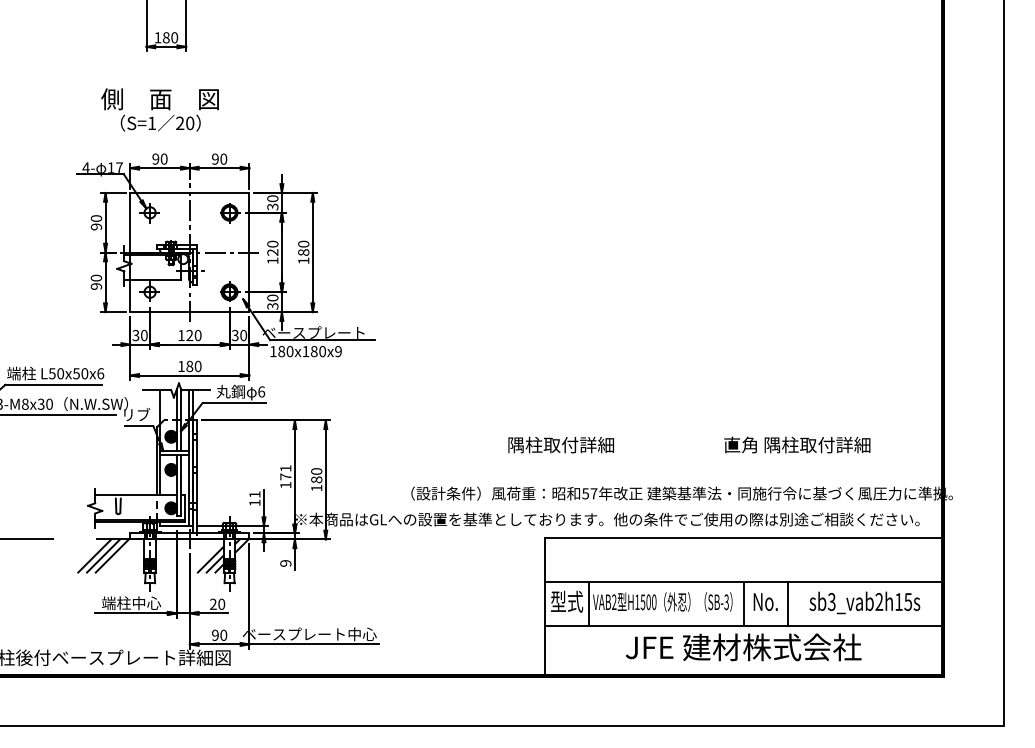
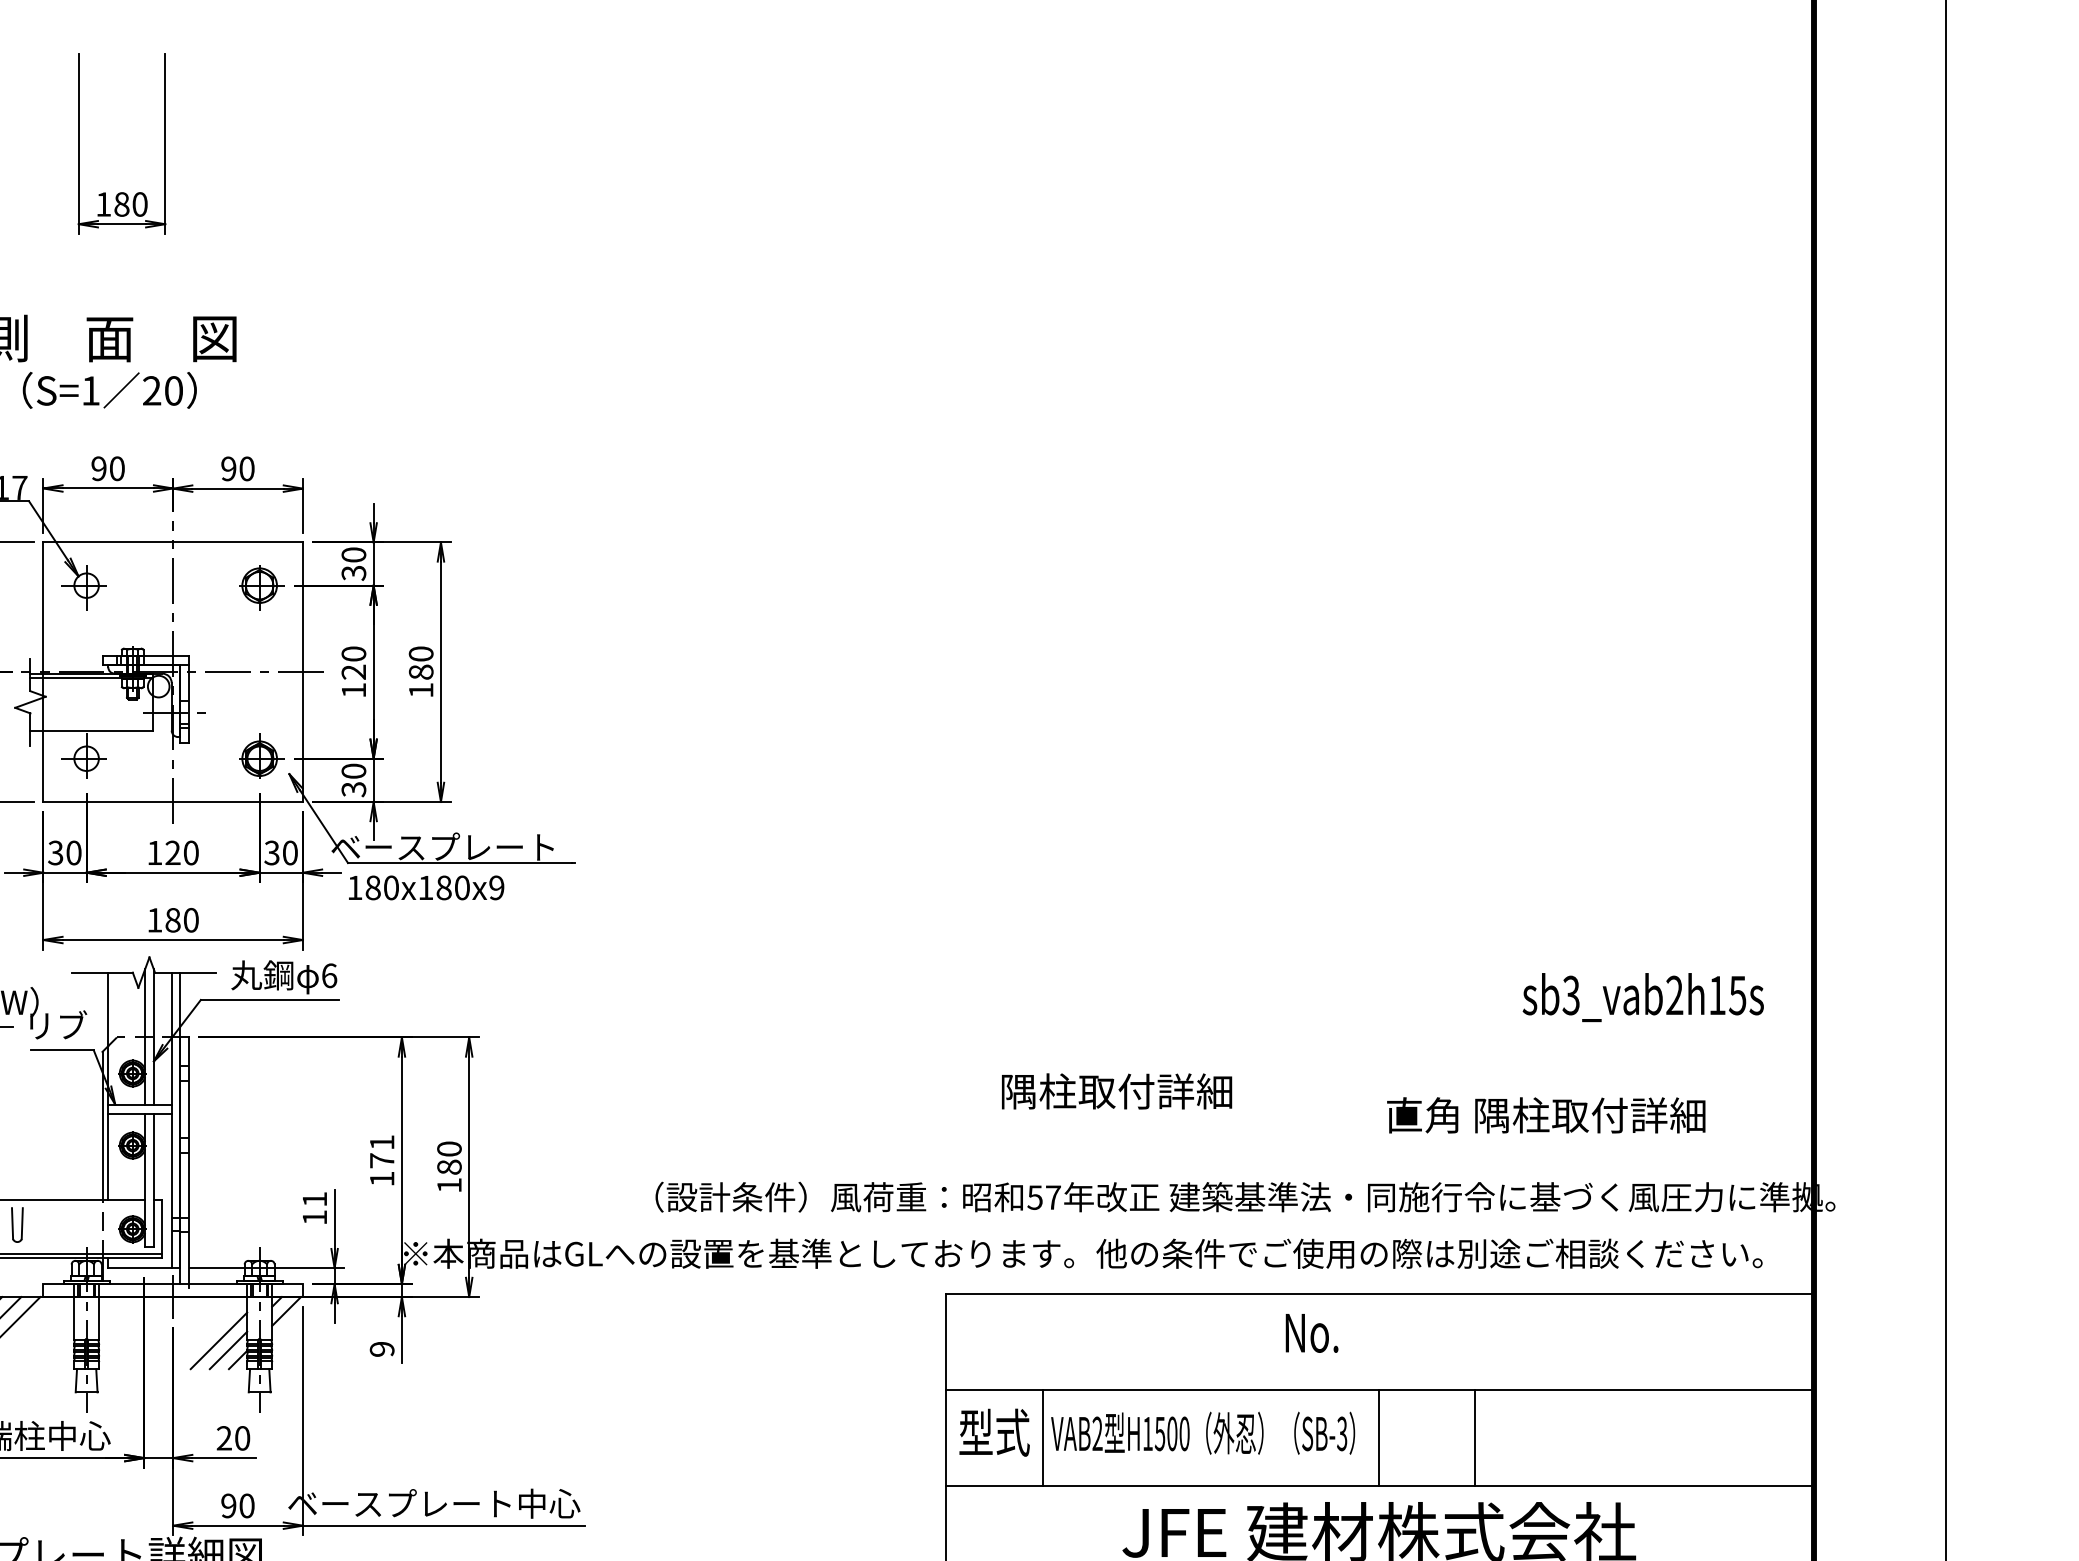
text: (560, 444) -> (1115, 1090), moved
text: (797, 444) -> (1546, 1114), moved
text: (765, 602) -> (1311, 1334), moved
text: (864, 602) -> (1642, 996), moved

